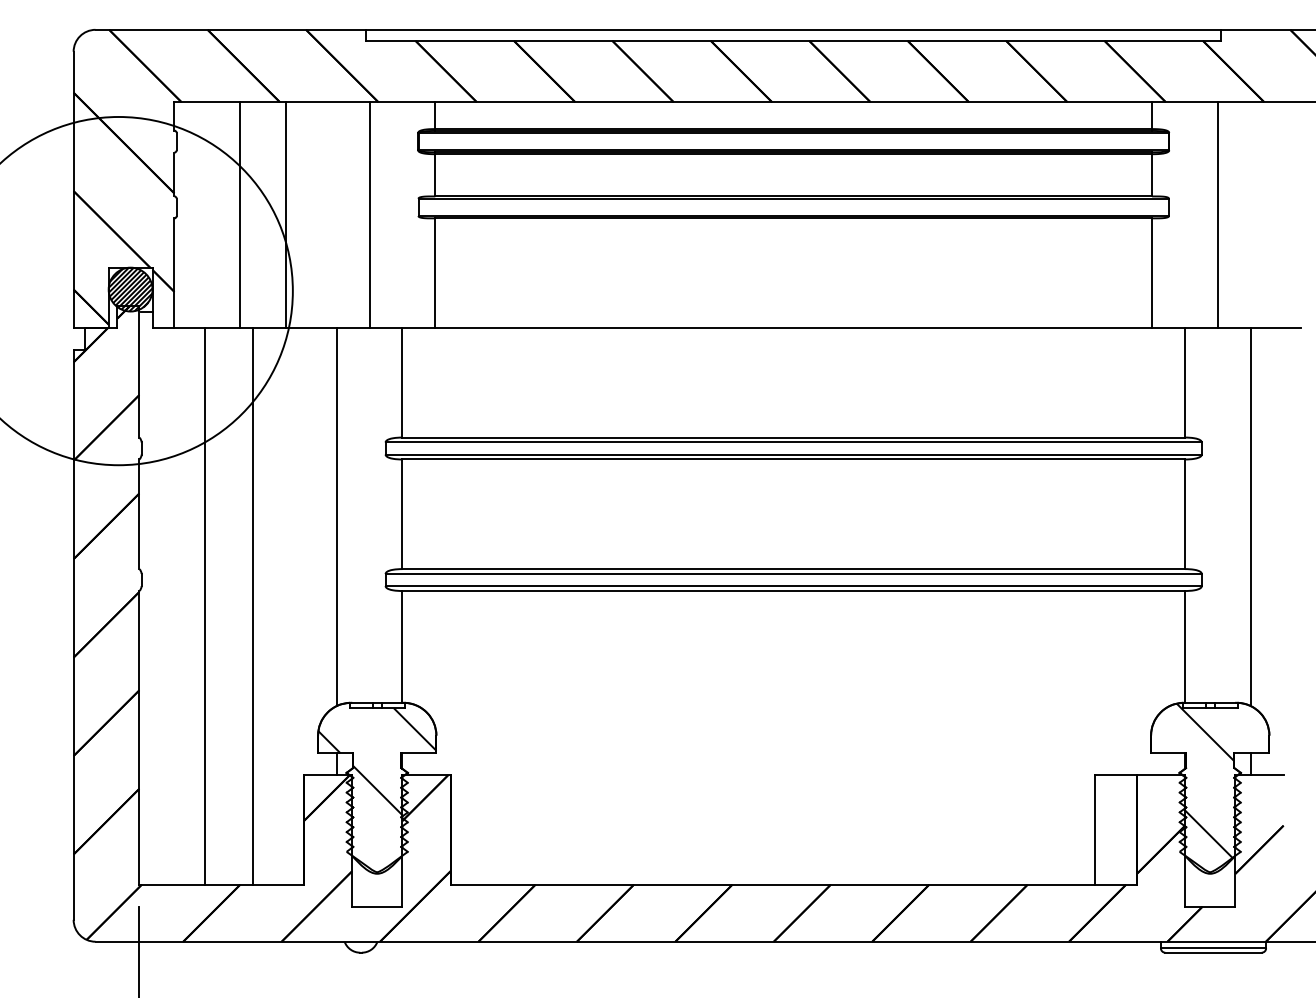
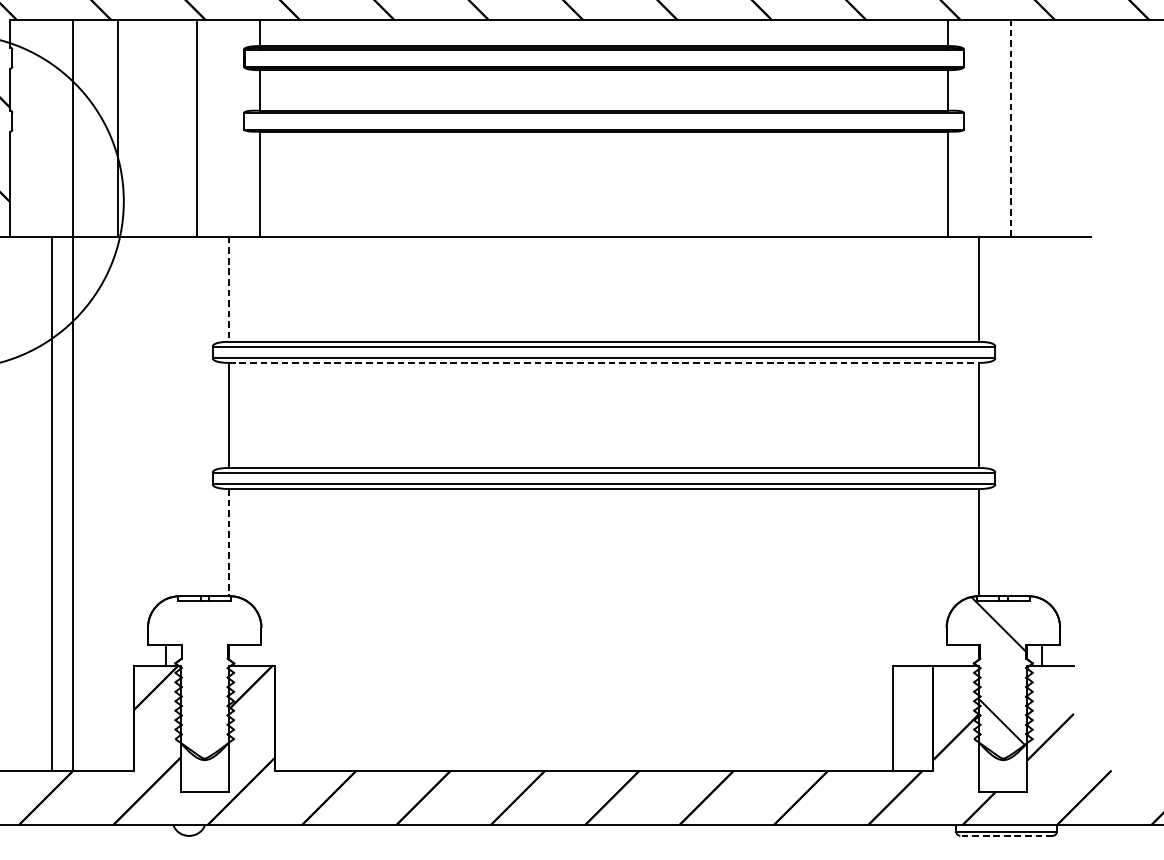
line: (1217, 215) -> (1010, 128), solid -> dashed
line: (402, 382) -> (228, 289), solid -> dashed
line: (794, 459) -> (604, 362), solid -> dashed
line: (336, 516) -> (165, 417), removed
line: (1250, 516) -> (1042, 417), removed
line: (205, 605) -> (73, 502), moved
line: (253, 605) -> (52, 502), moved
line: (402, 646) -> (228, 542), solid -> dashed
hatch: (377, 761) -> (204, 652), removed
line: (1213, 952) -> (1006, 835), solid -> dashed

